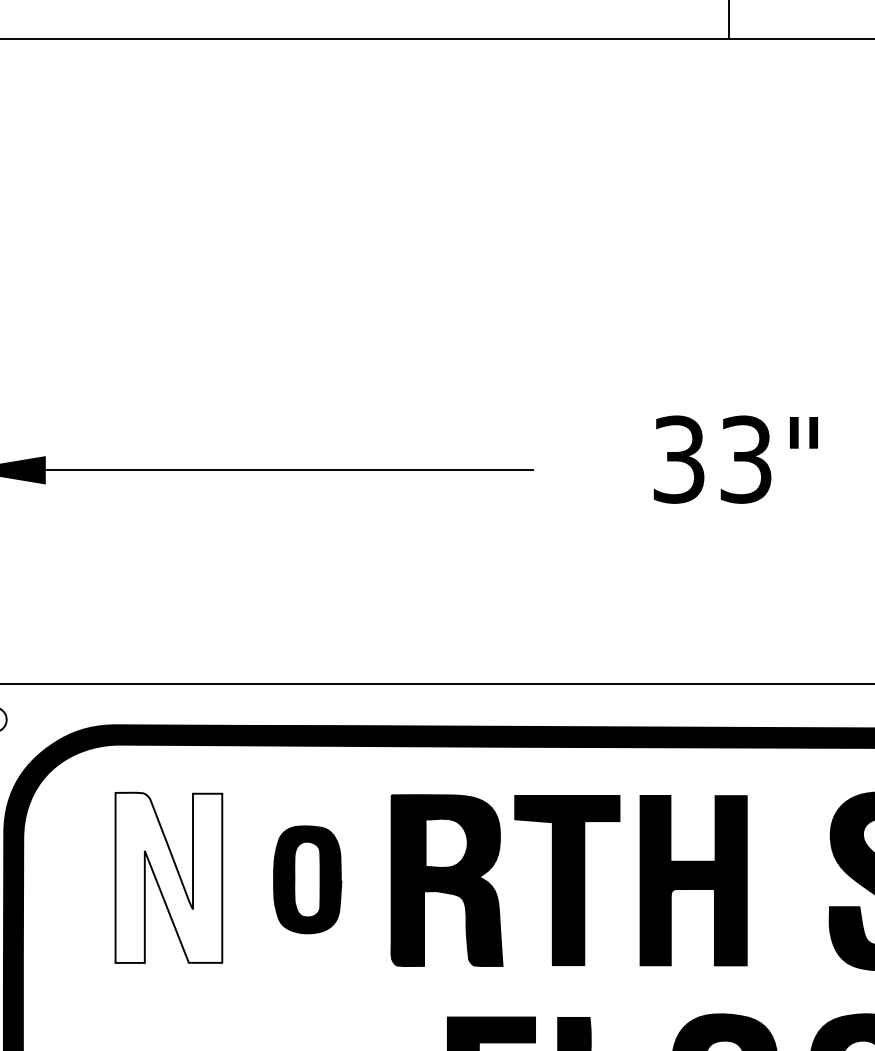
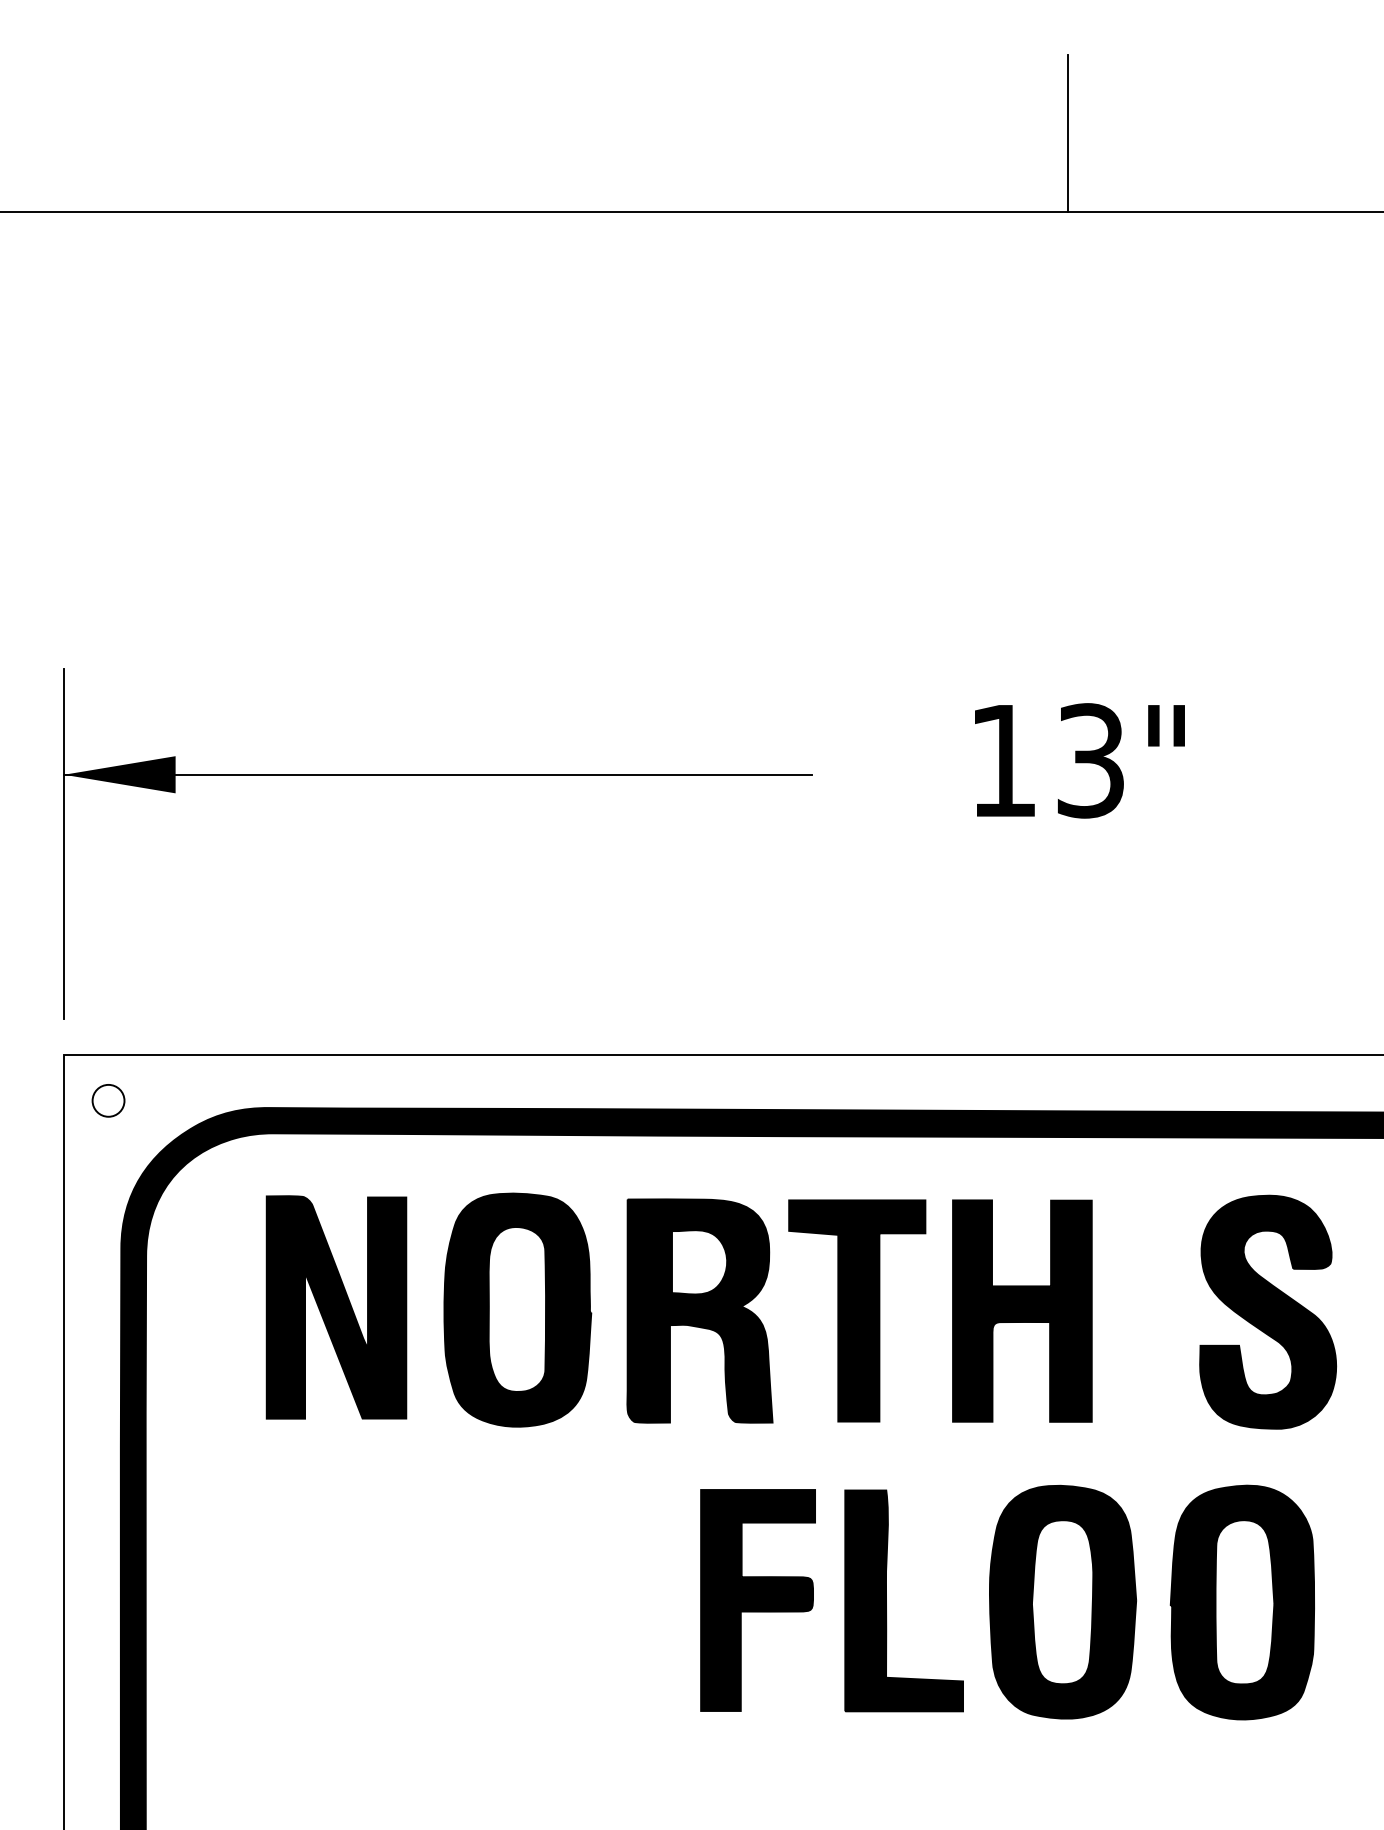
text: (679, 459) -> (1003, 760), 33" -> 13"
fill: (168, 877) -> (336, 1307), added
part: (307, 879) -> (517, 1309), size x1.67

